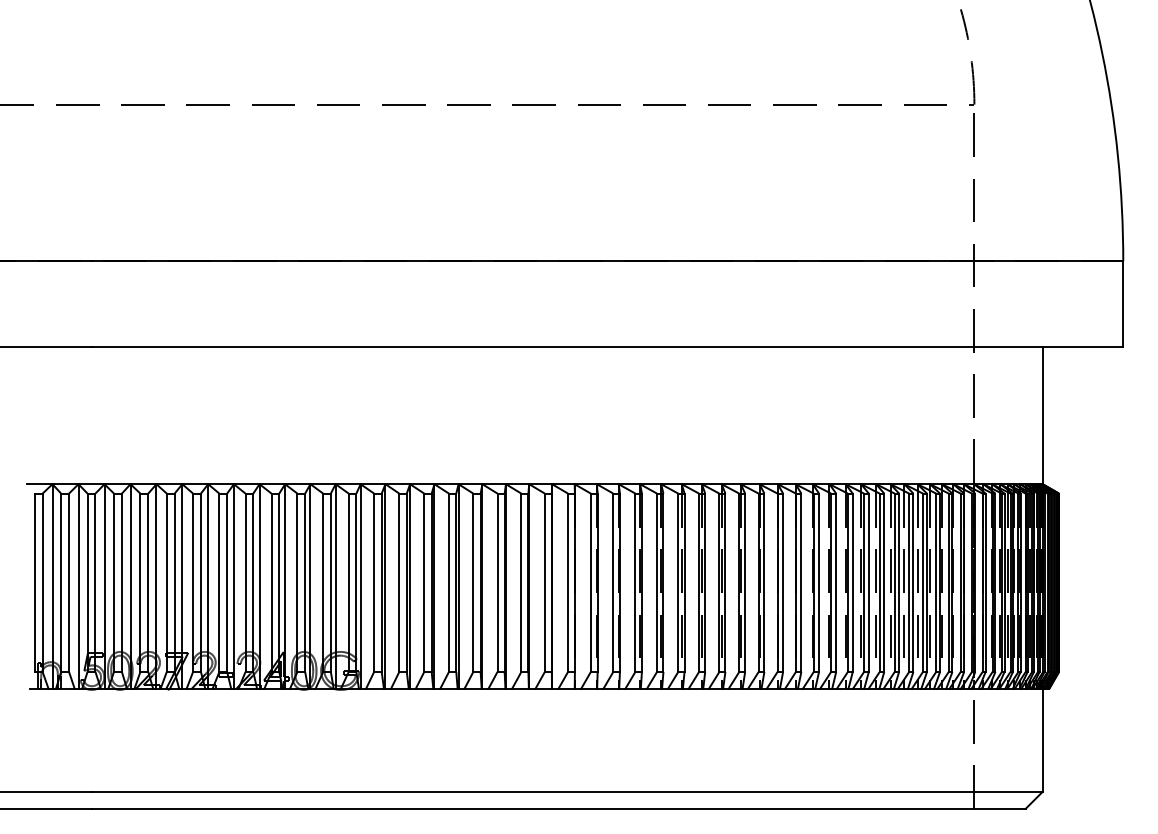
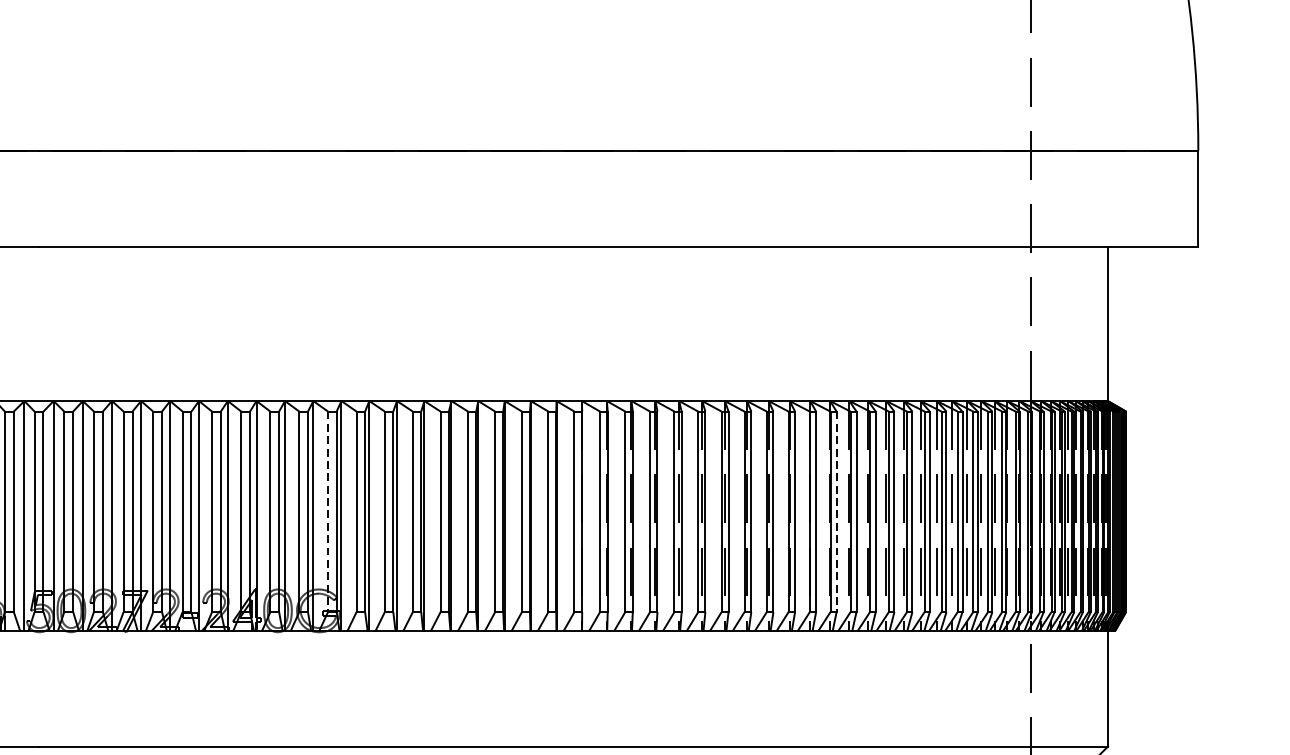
line: (348, 583) -> (327, 512), solid -> dashed
line: (801, 583) -> (836, 512), solid -> dashed

